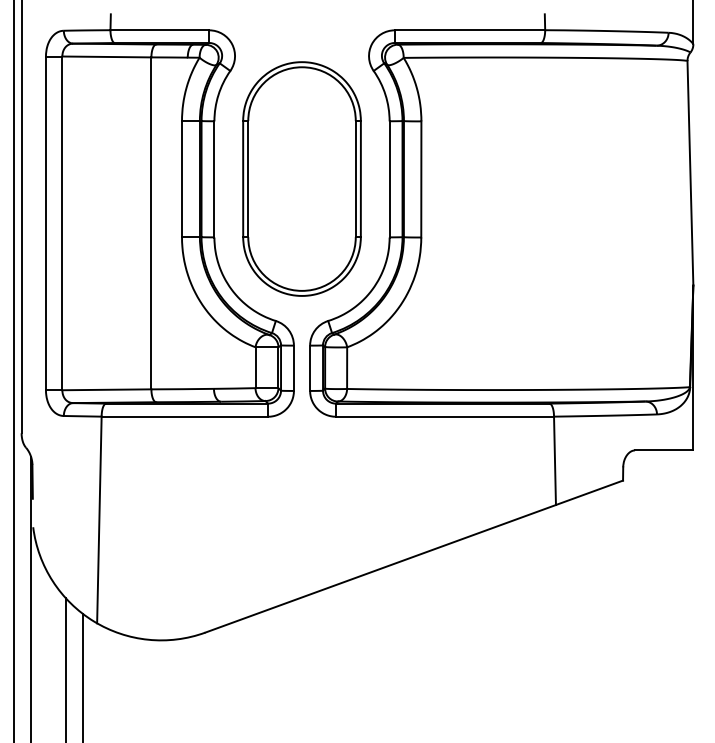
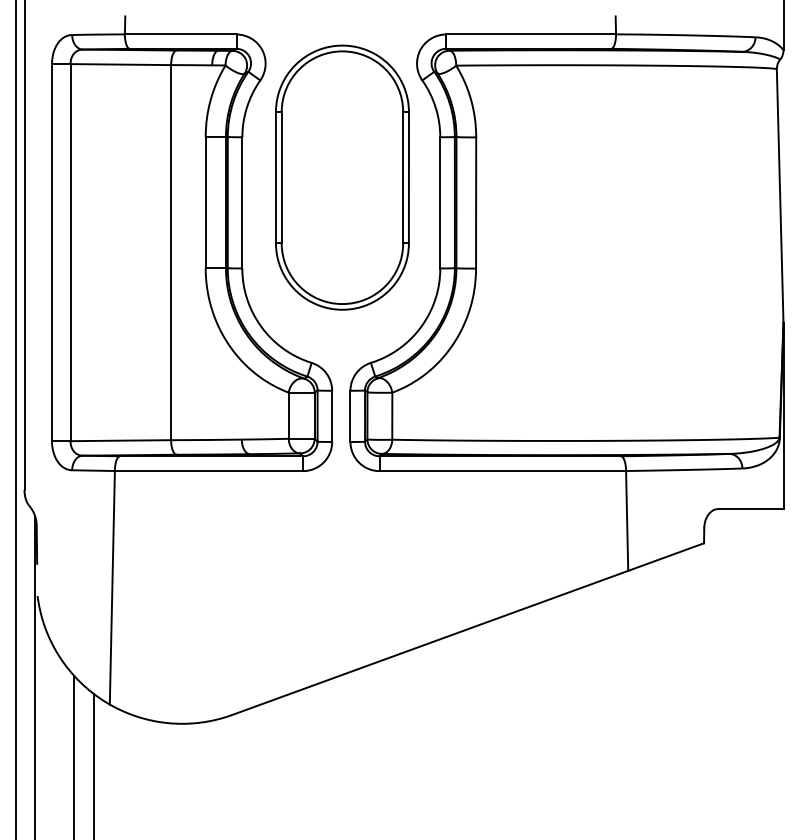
part: (301, 178) -> (341, 177), moved

